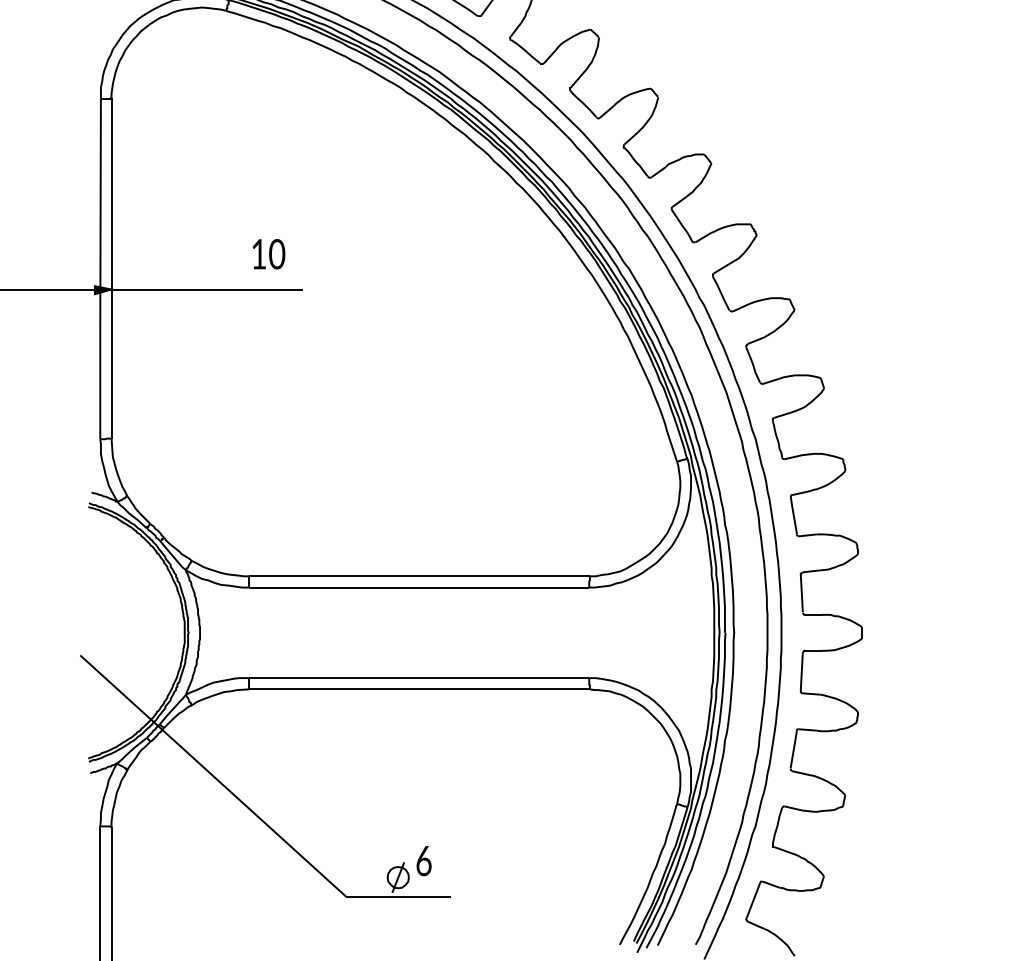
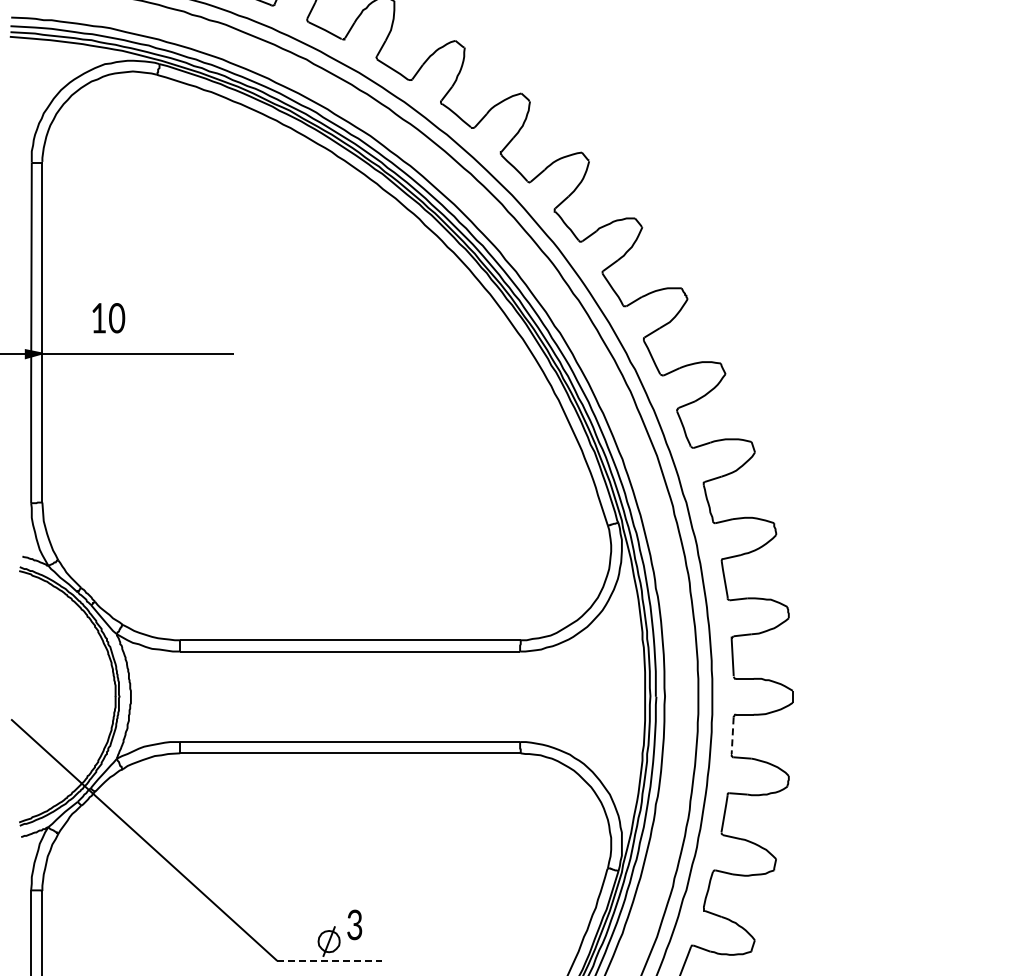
text: (268, 254) -> (108, 318), moved
line: (801, 673) -> (732, 737), solid -> dashed
text: (423, 860) -> (354, 924), 6 -> 3
line: (398, 896) -> (329, 960), solid -> dashed

